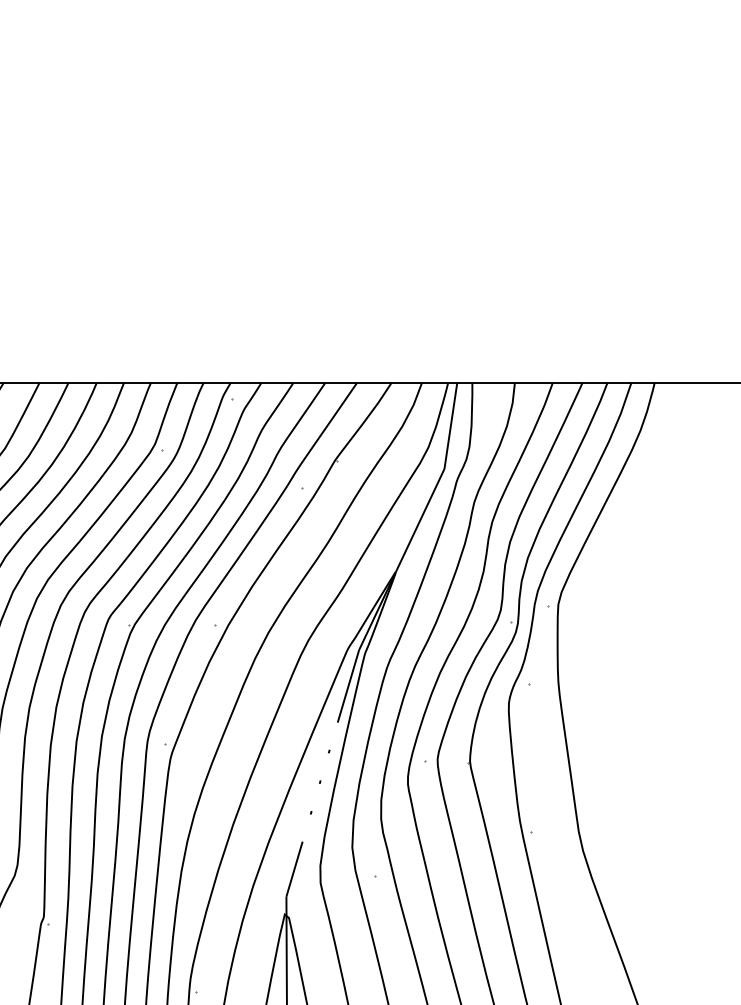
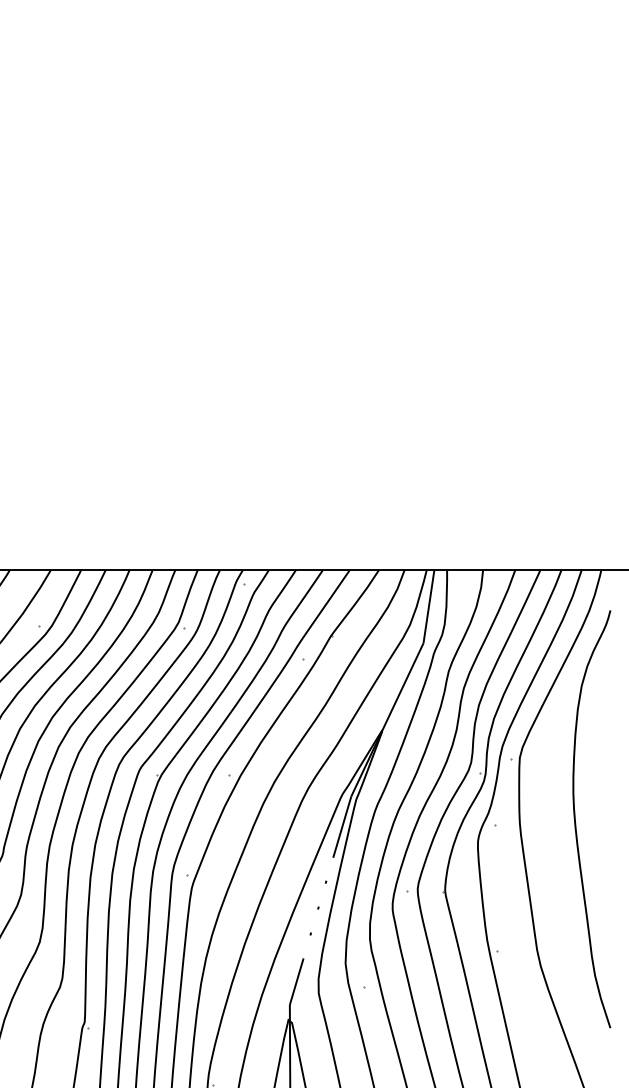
curve: (625, 682) -> (576, 823), added

